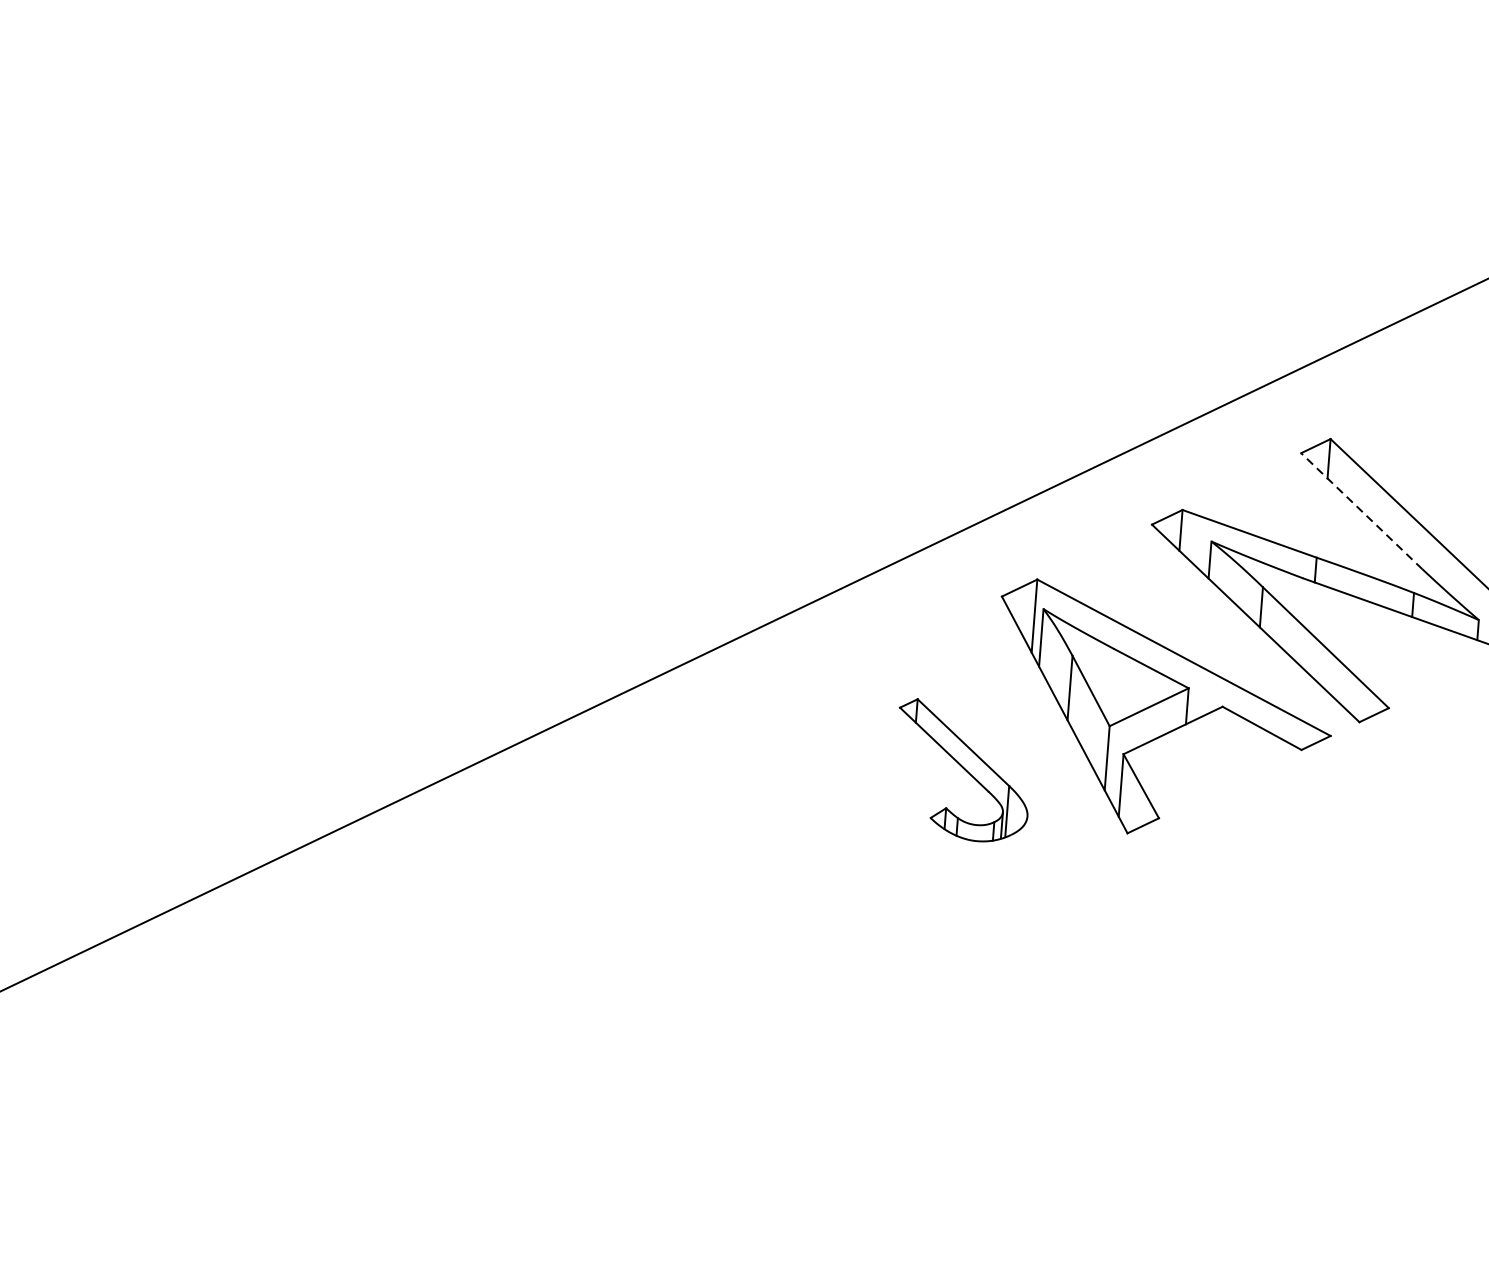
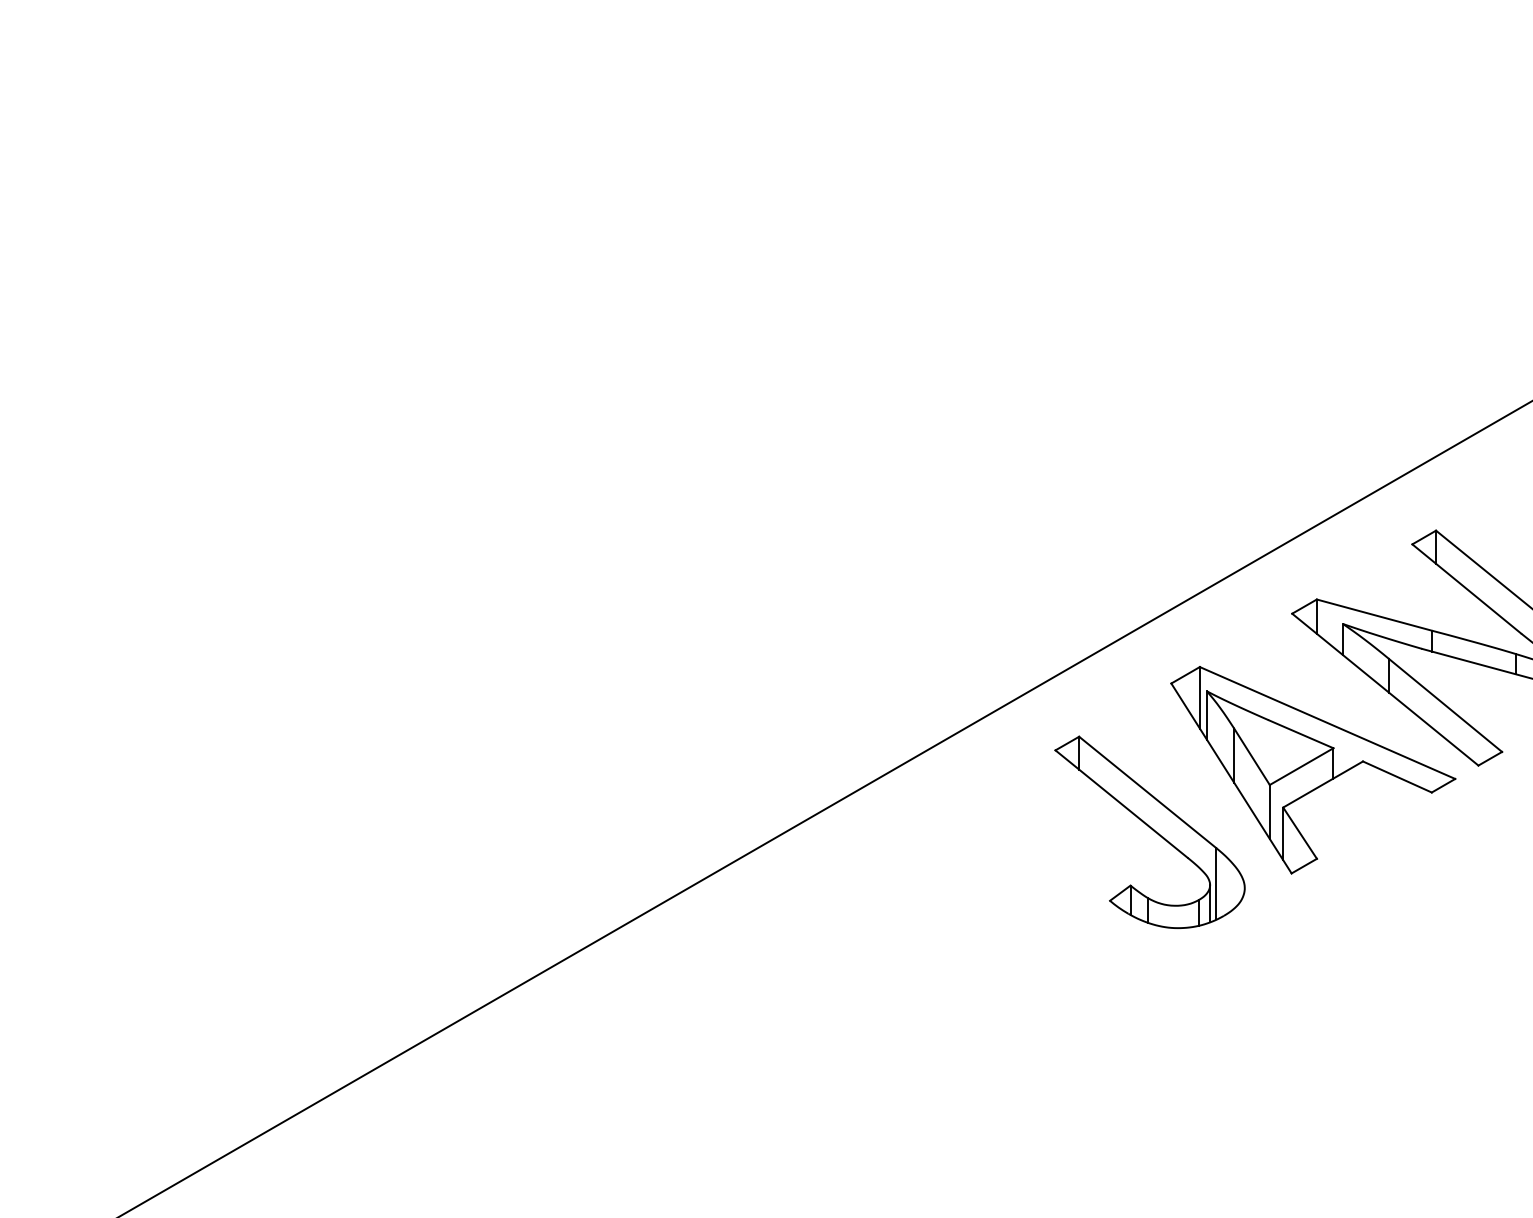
line: (1361, 510) -> (1466, 588), dashed -> solid
part: (962, 770) -> (1149, 831), size x1.67

